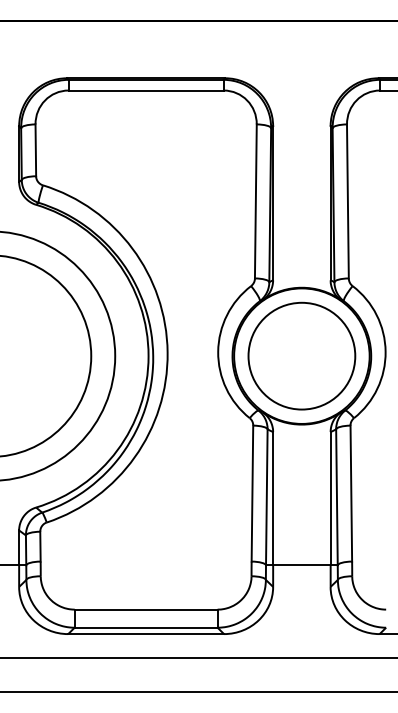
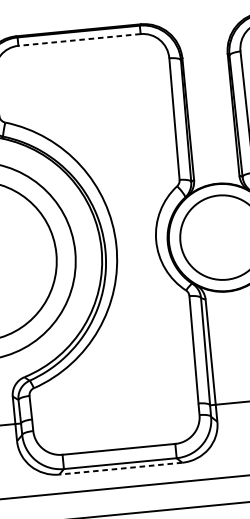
line: (146, 90) -> (79, 39), solid -> dashed
line: (146, 634) -> (121, 468), solid -> dashed

